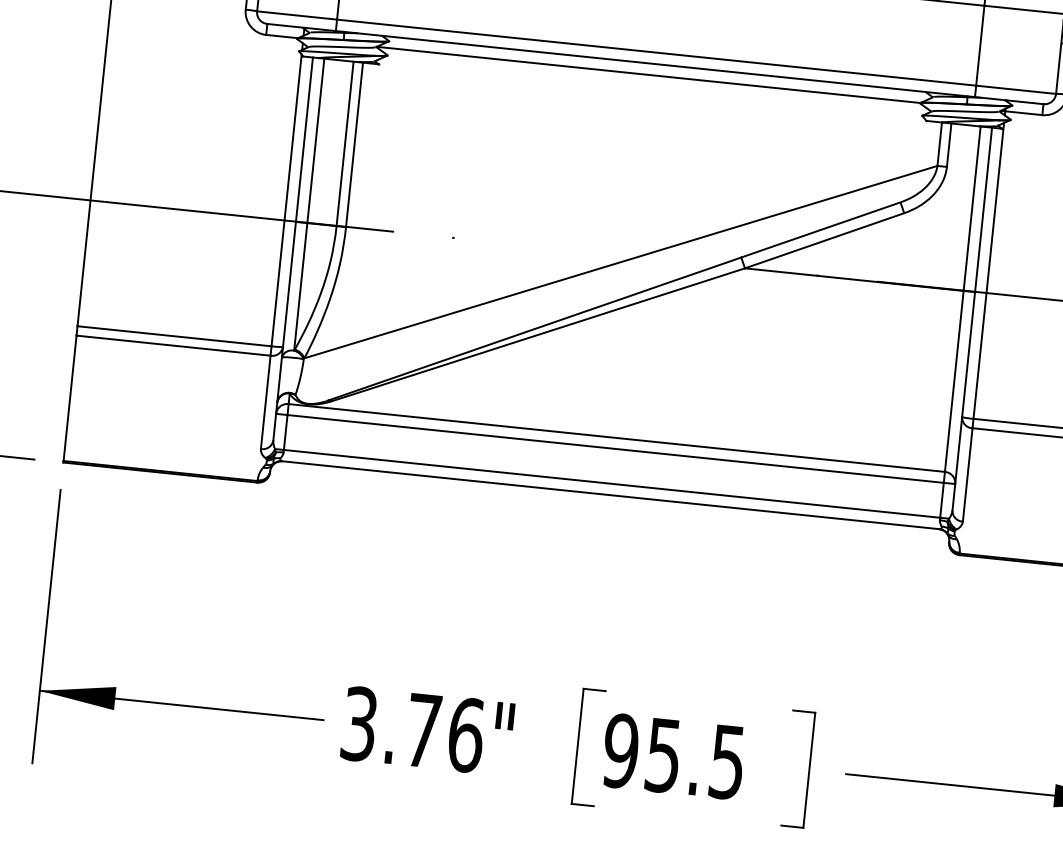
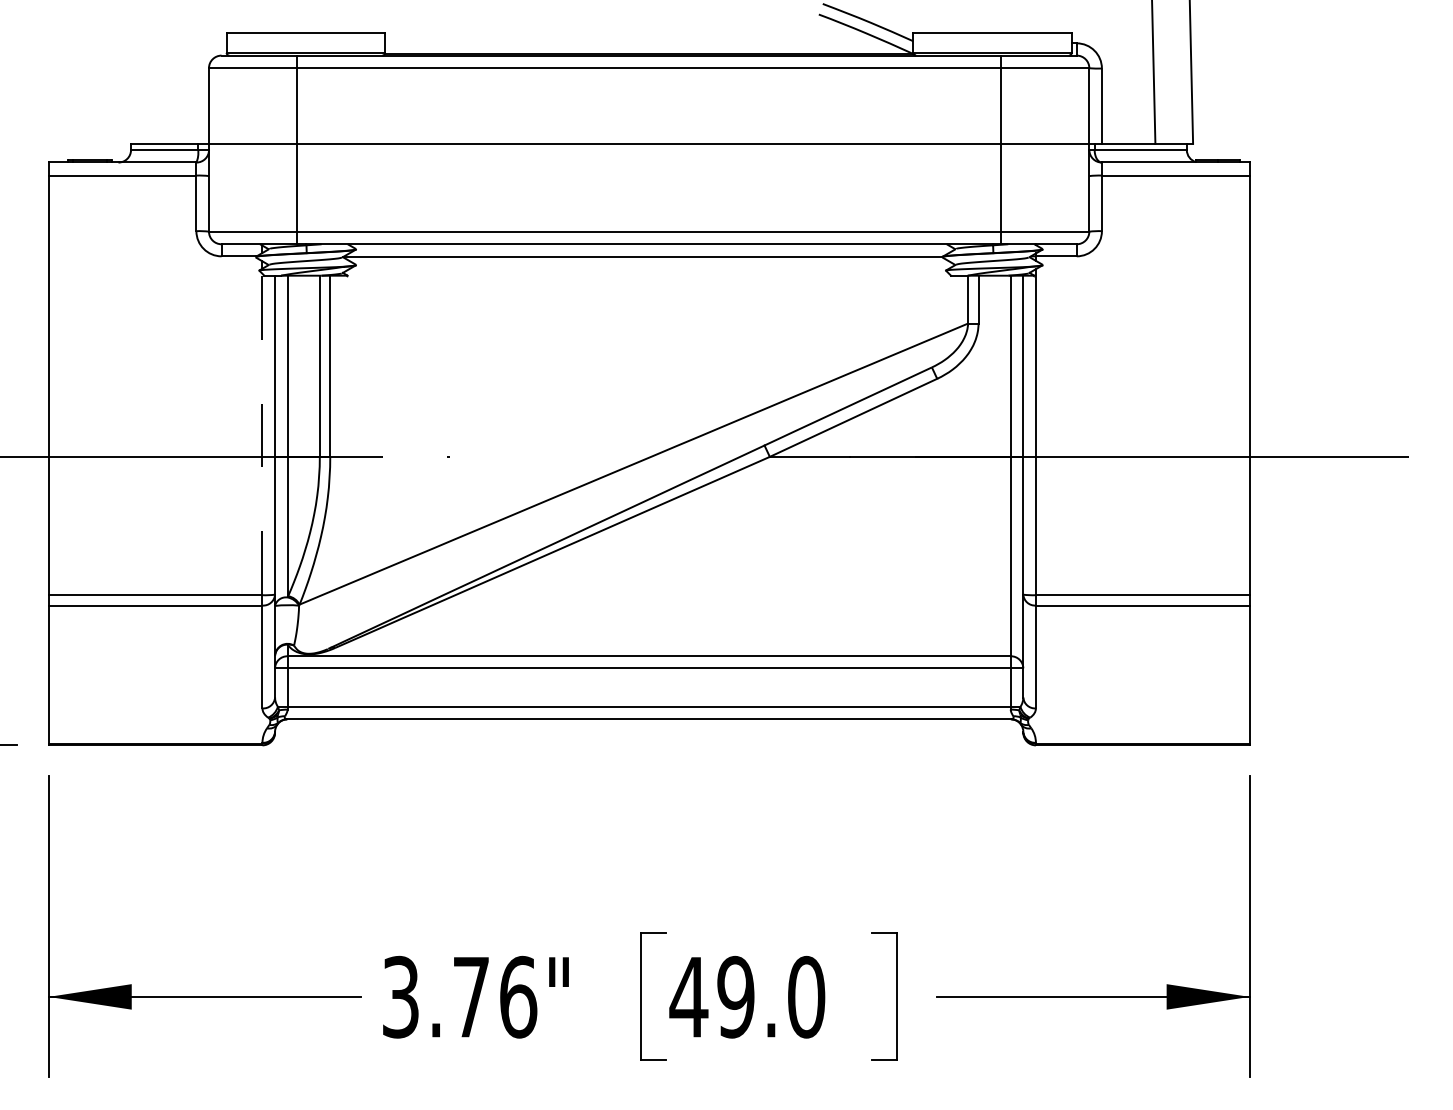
line: (286, 200) -> (262, 434), solid -> dashed
text: (674, 755) -> (747, 996), 95.5 -> 49.0

